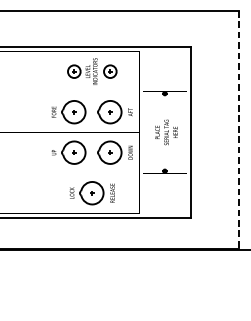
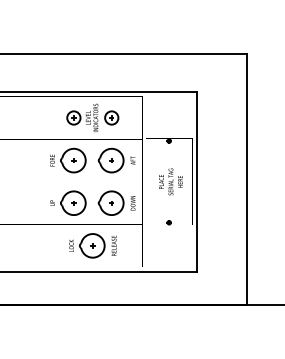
line: (238, 130) -> (246, 179), dashed -> solid

